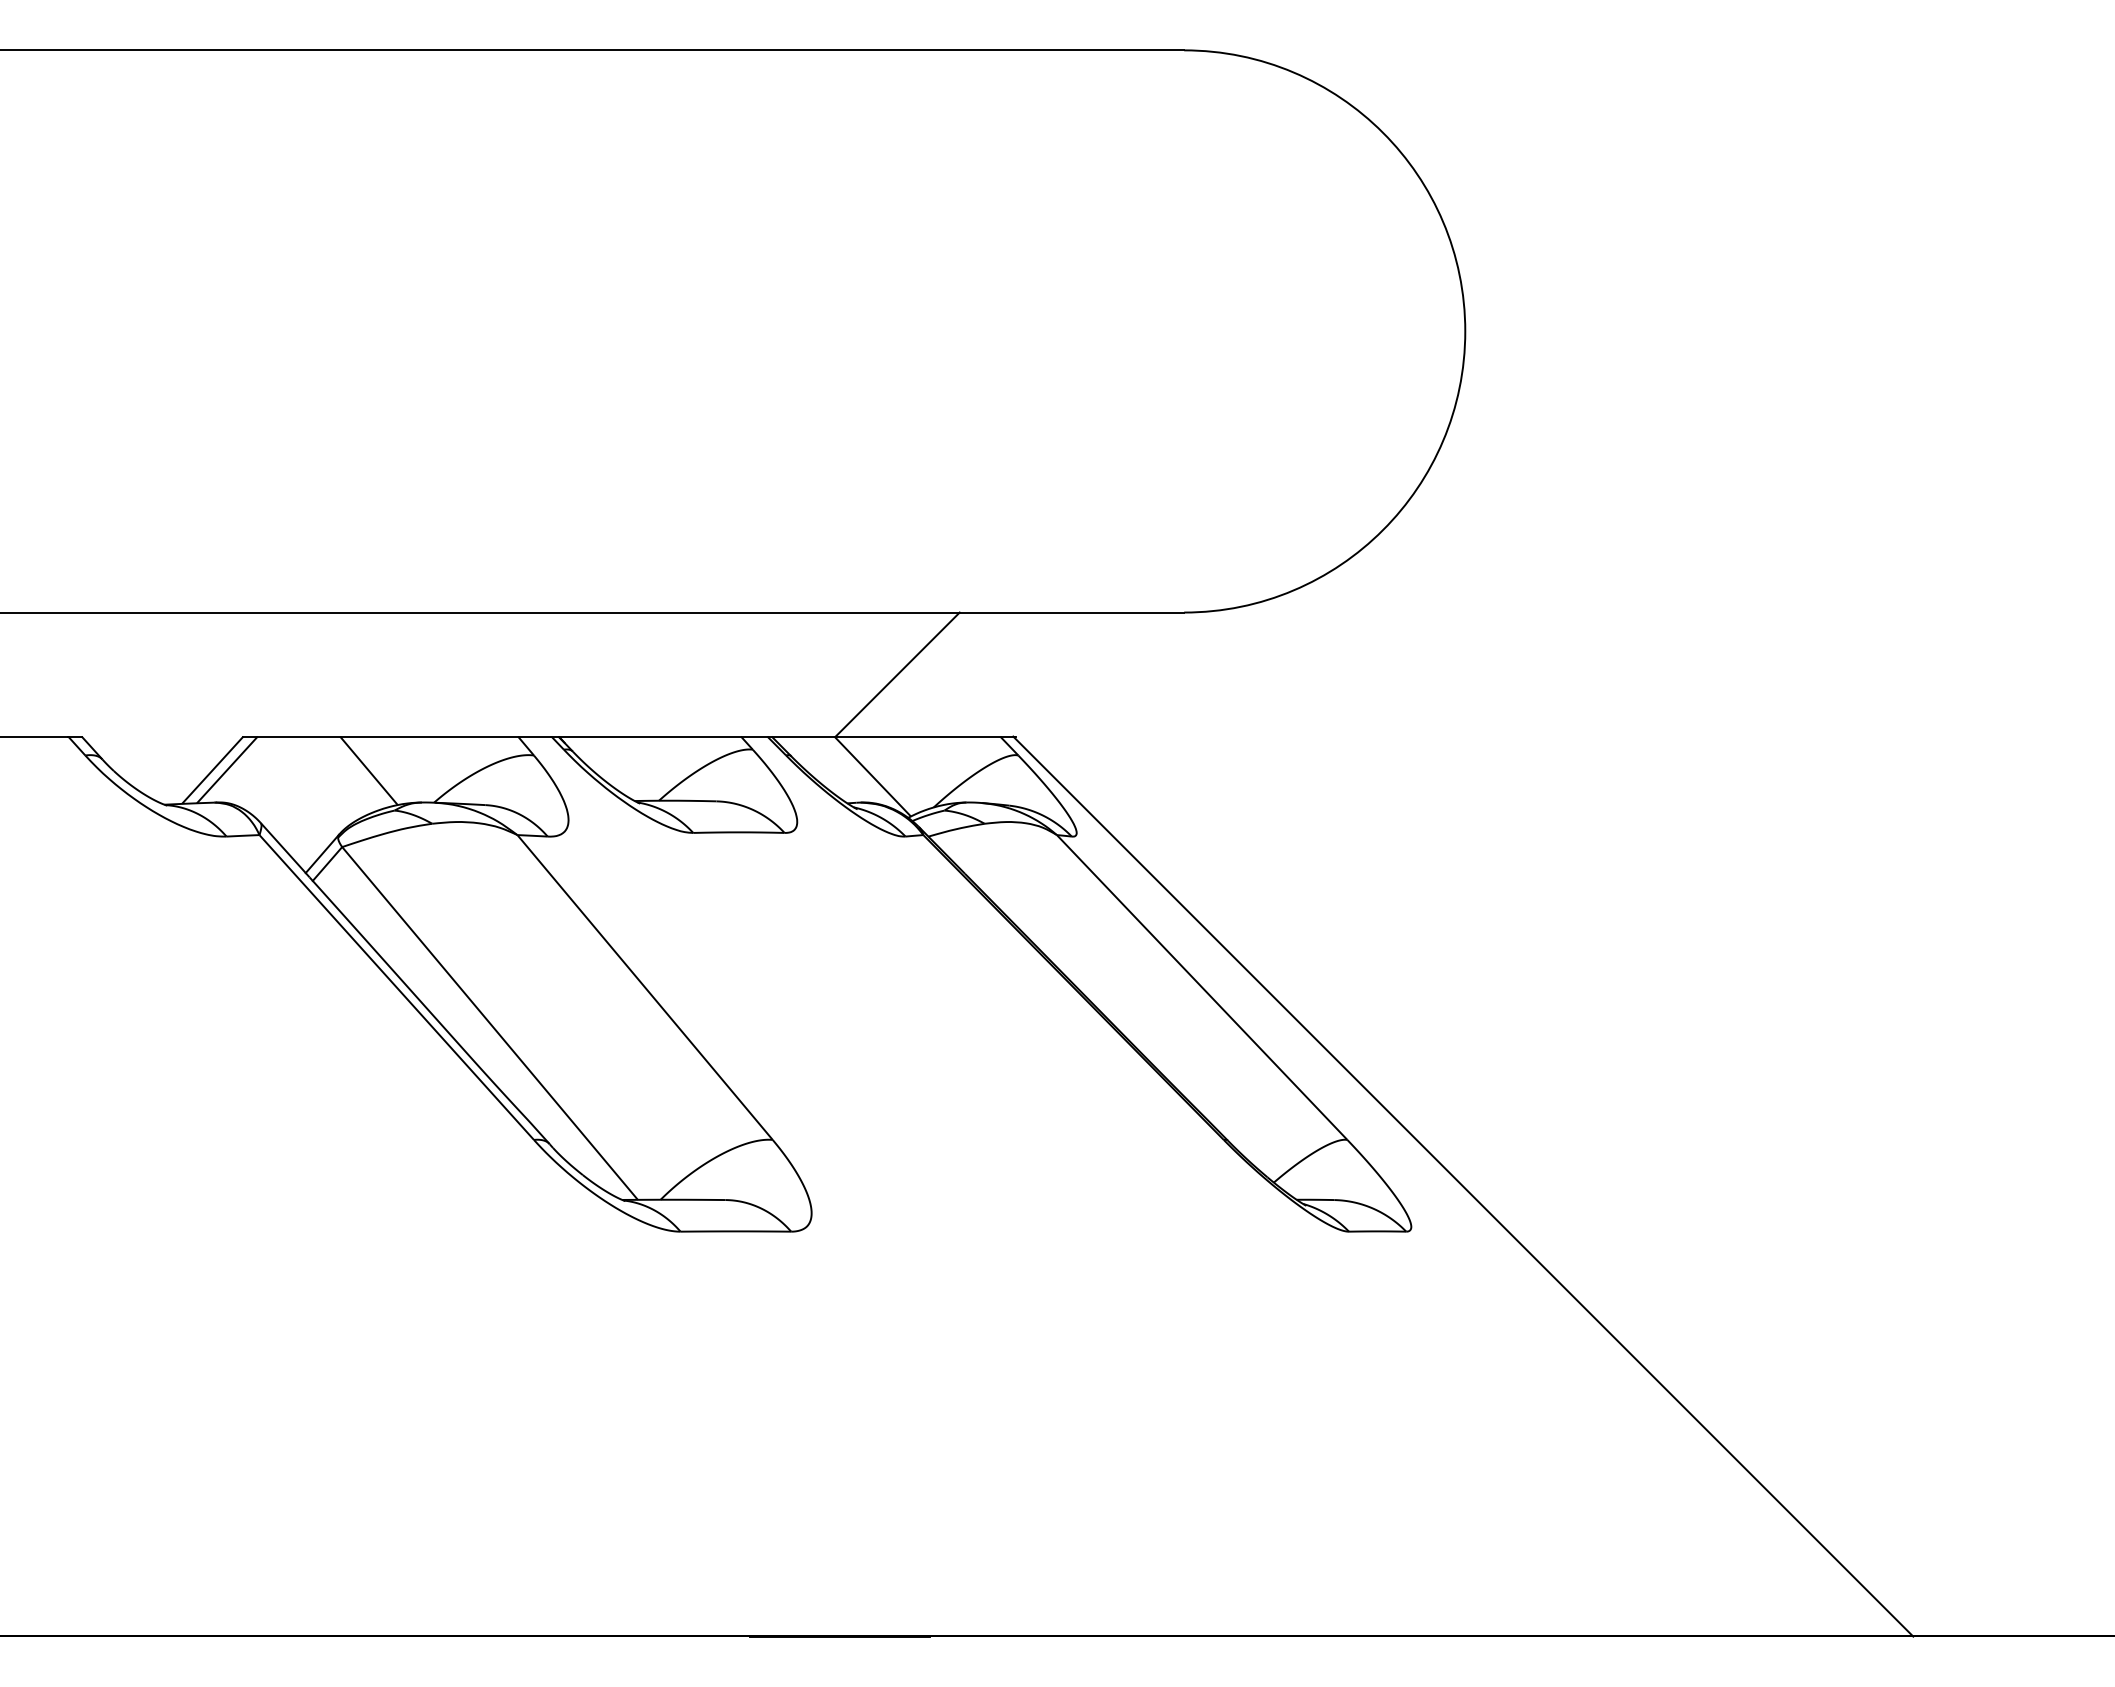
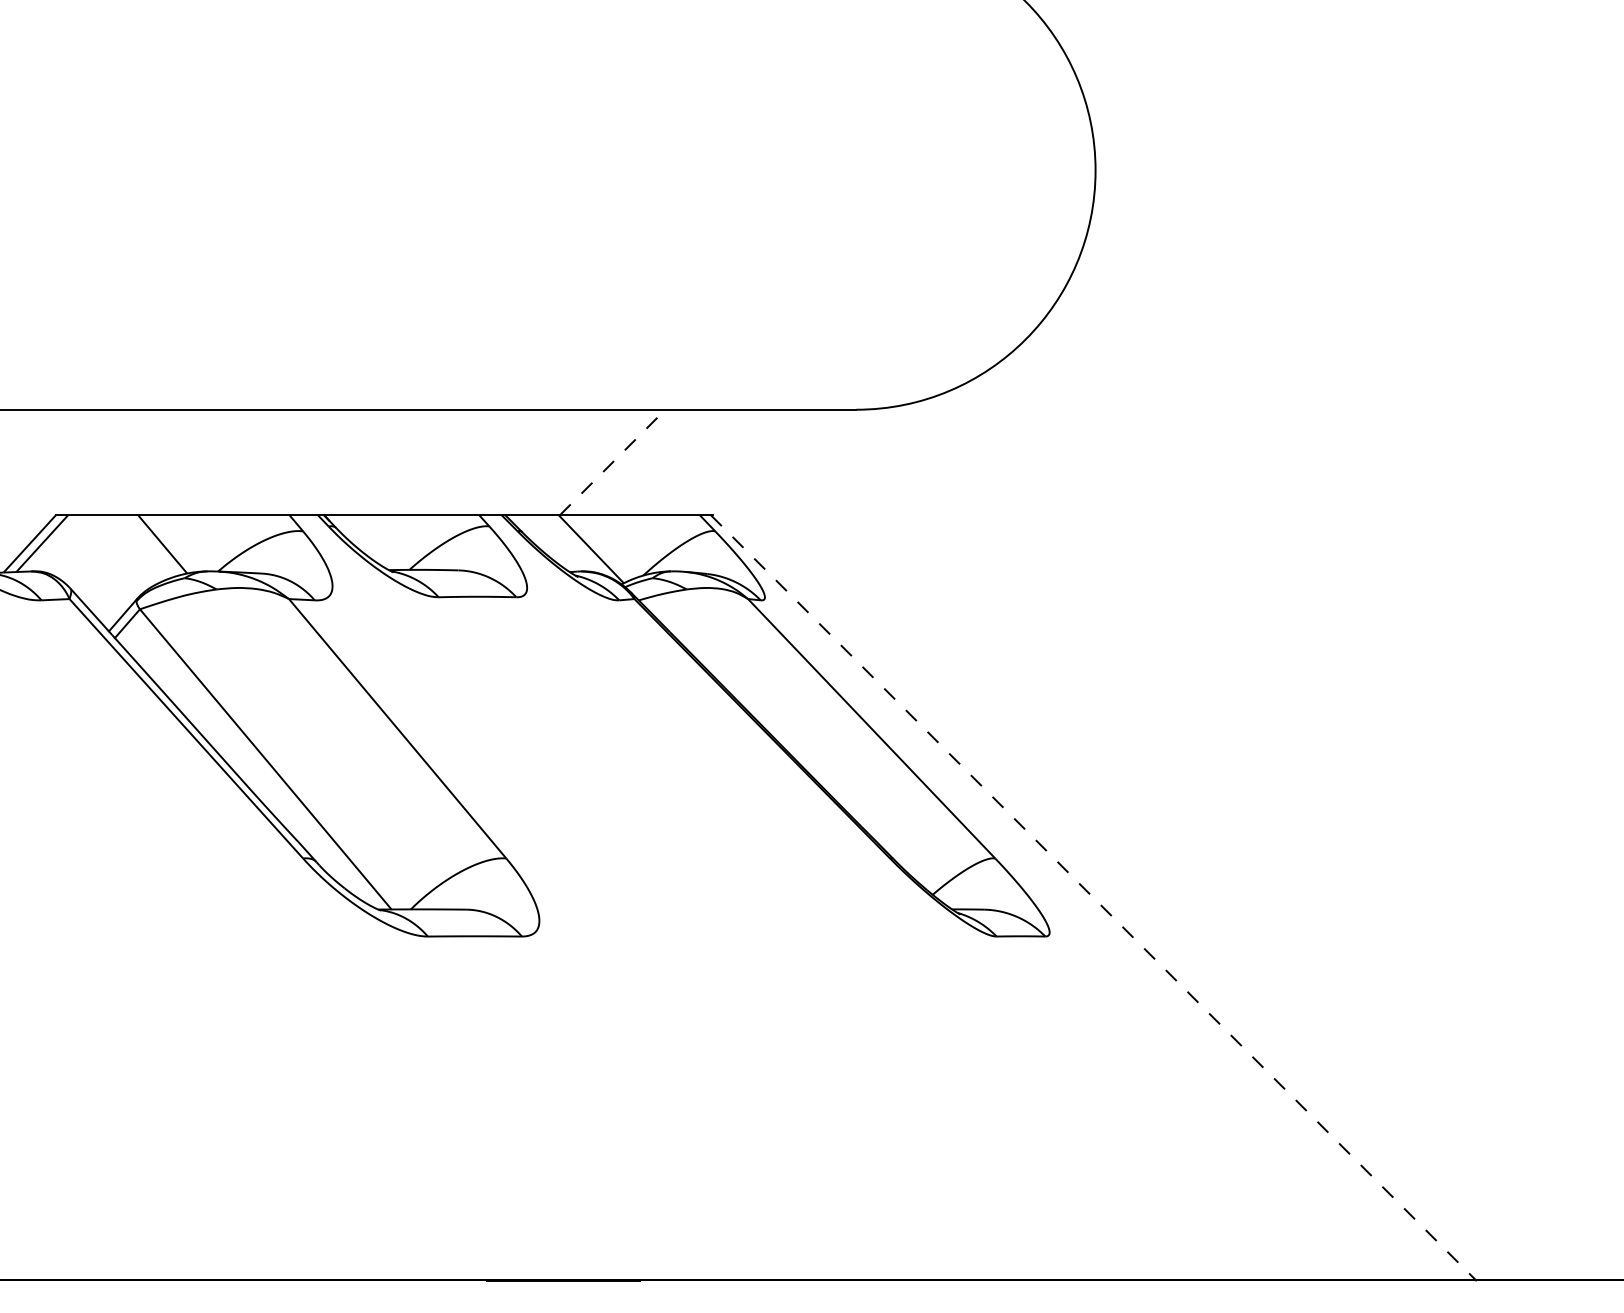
line: (897, 674) -> (612, 462), solid -> dashed
line: (1463, 1186) -> (1094, 898), solid -> dashed

